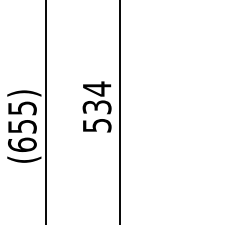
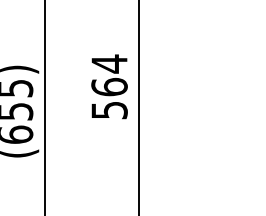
text: (96, 107) -> (108, 87), 534 -> 564

